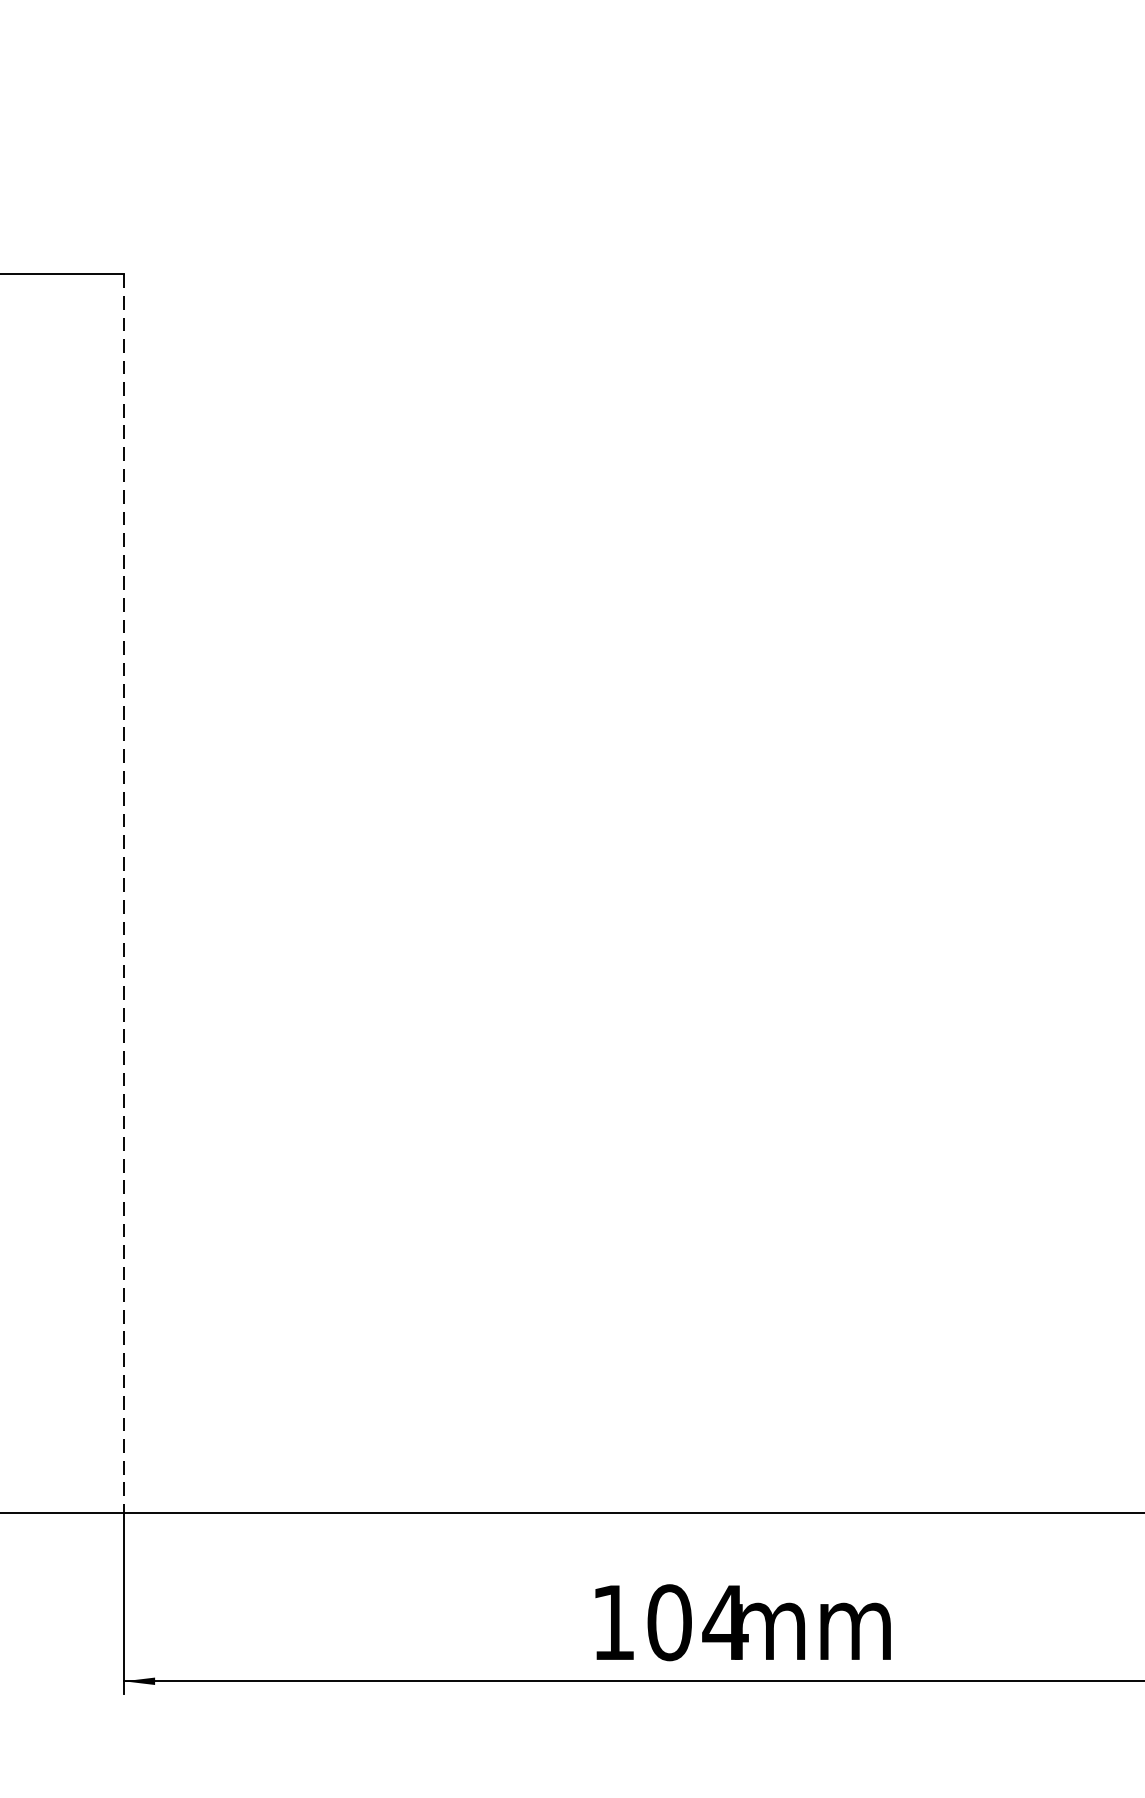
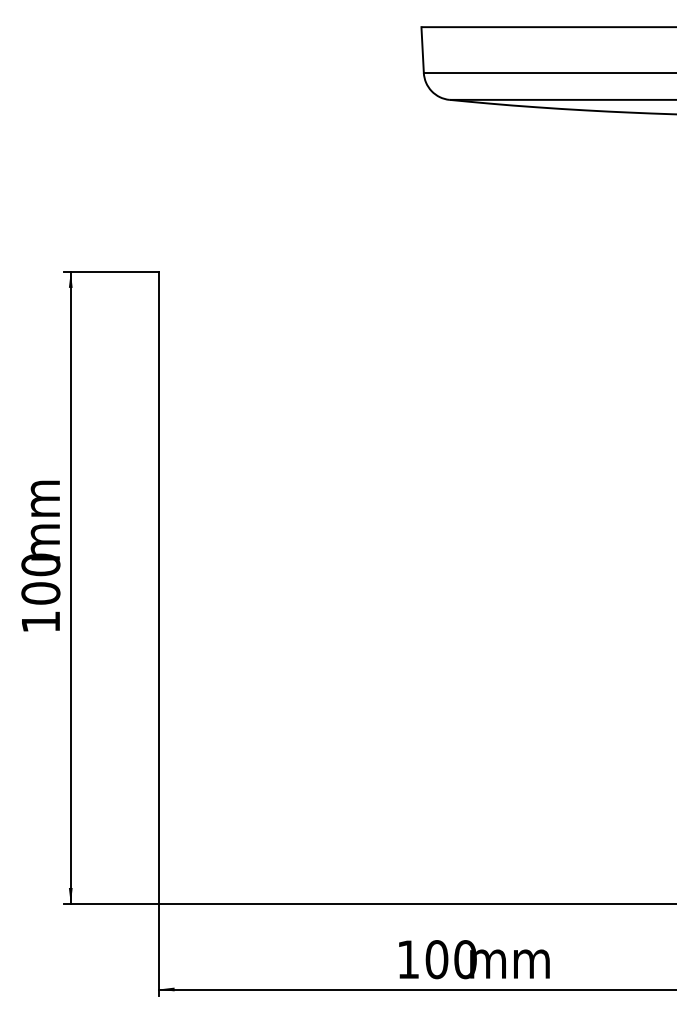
line: (123, 892) -> (158, 587), dashed -> solid
text: (725, 1622) -> (465, 959), 104 -> 100

